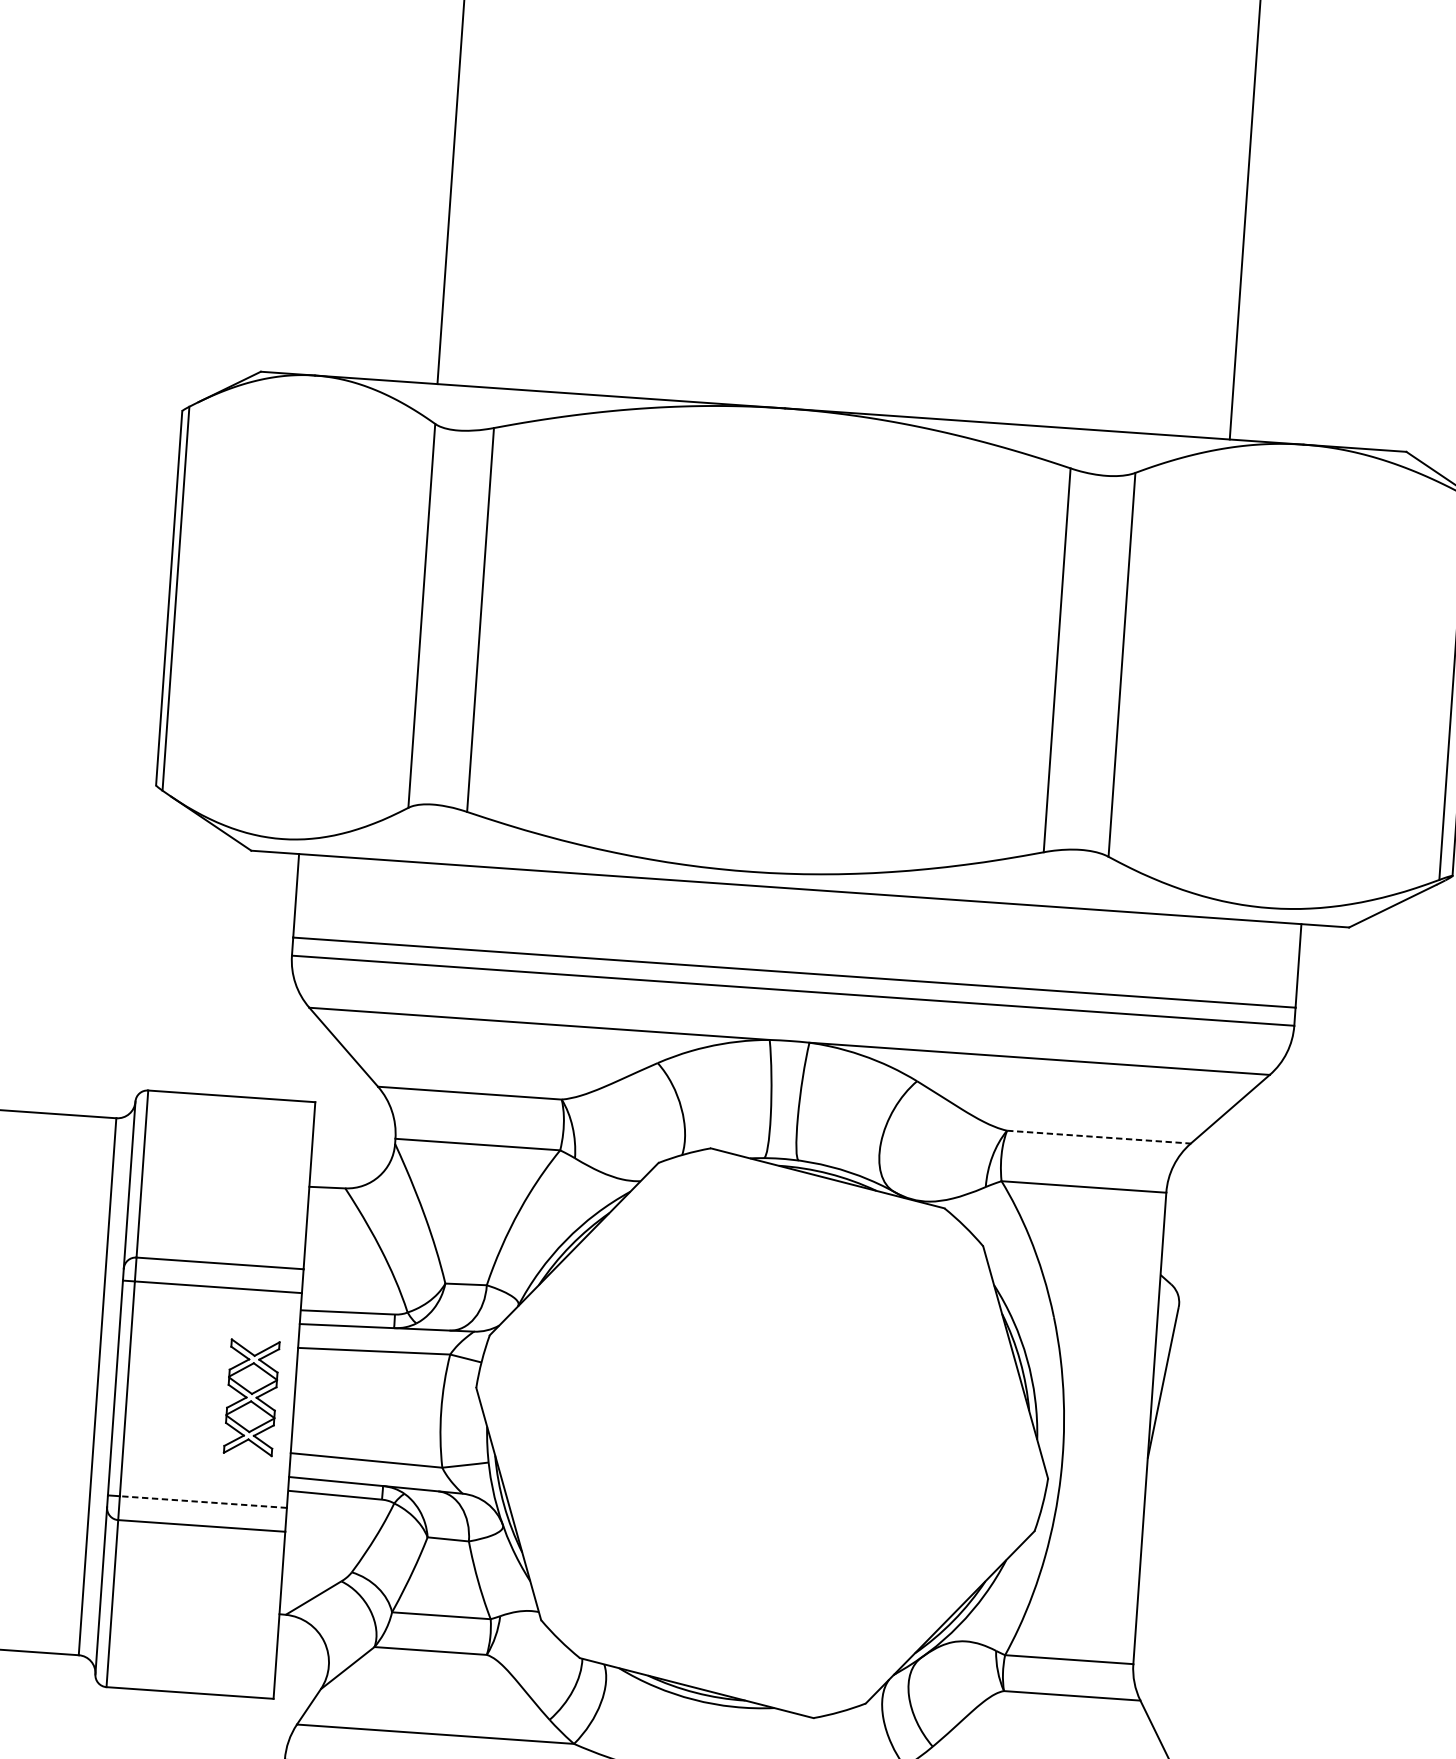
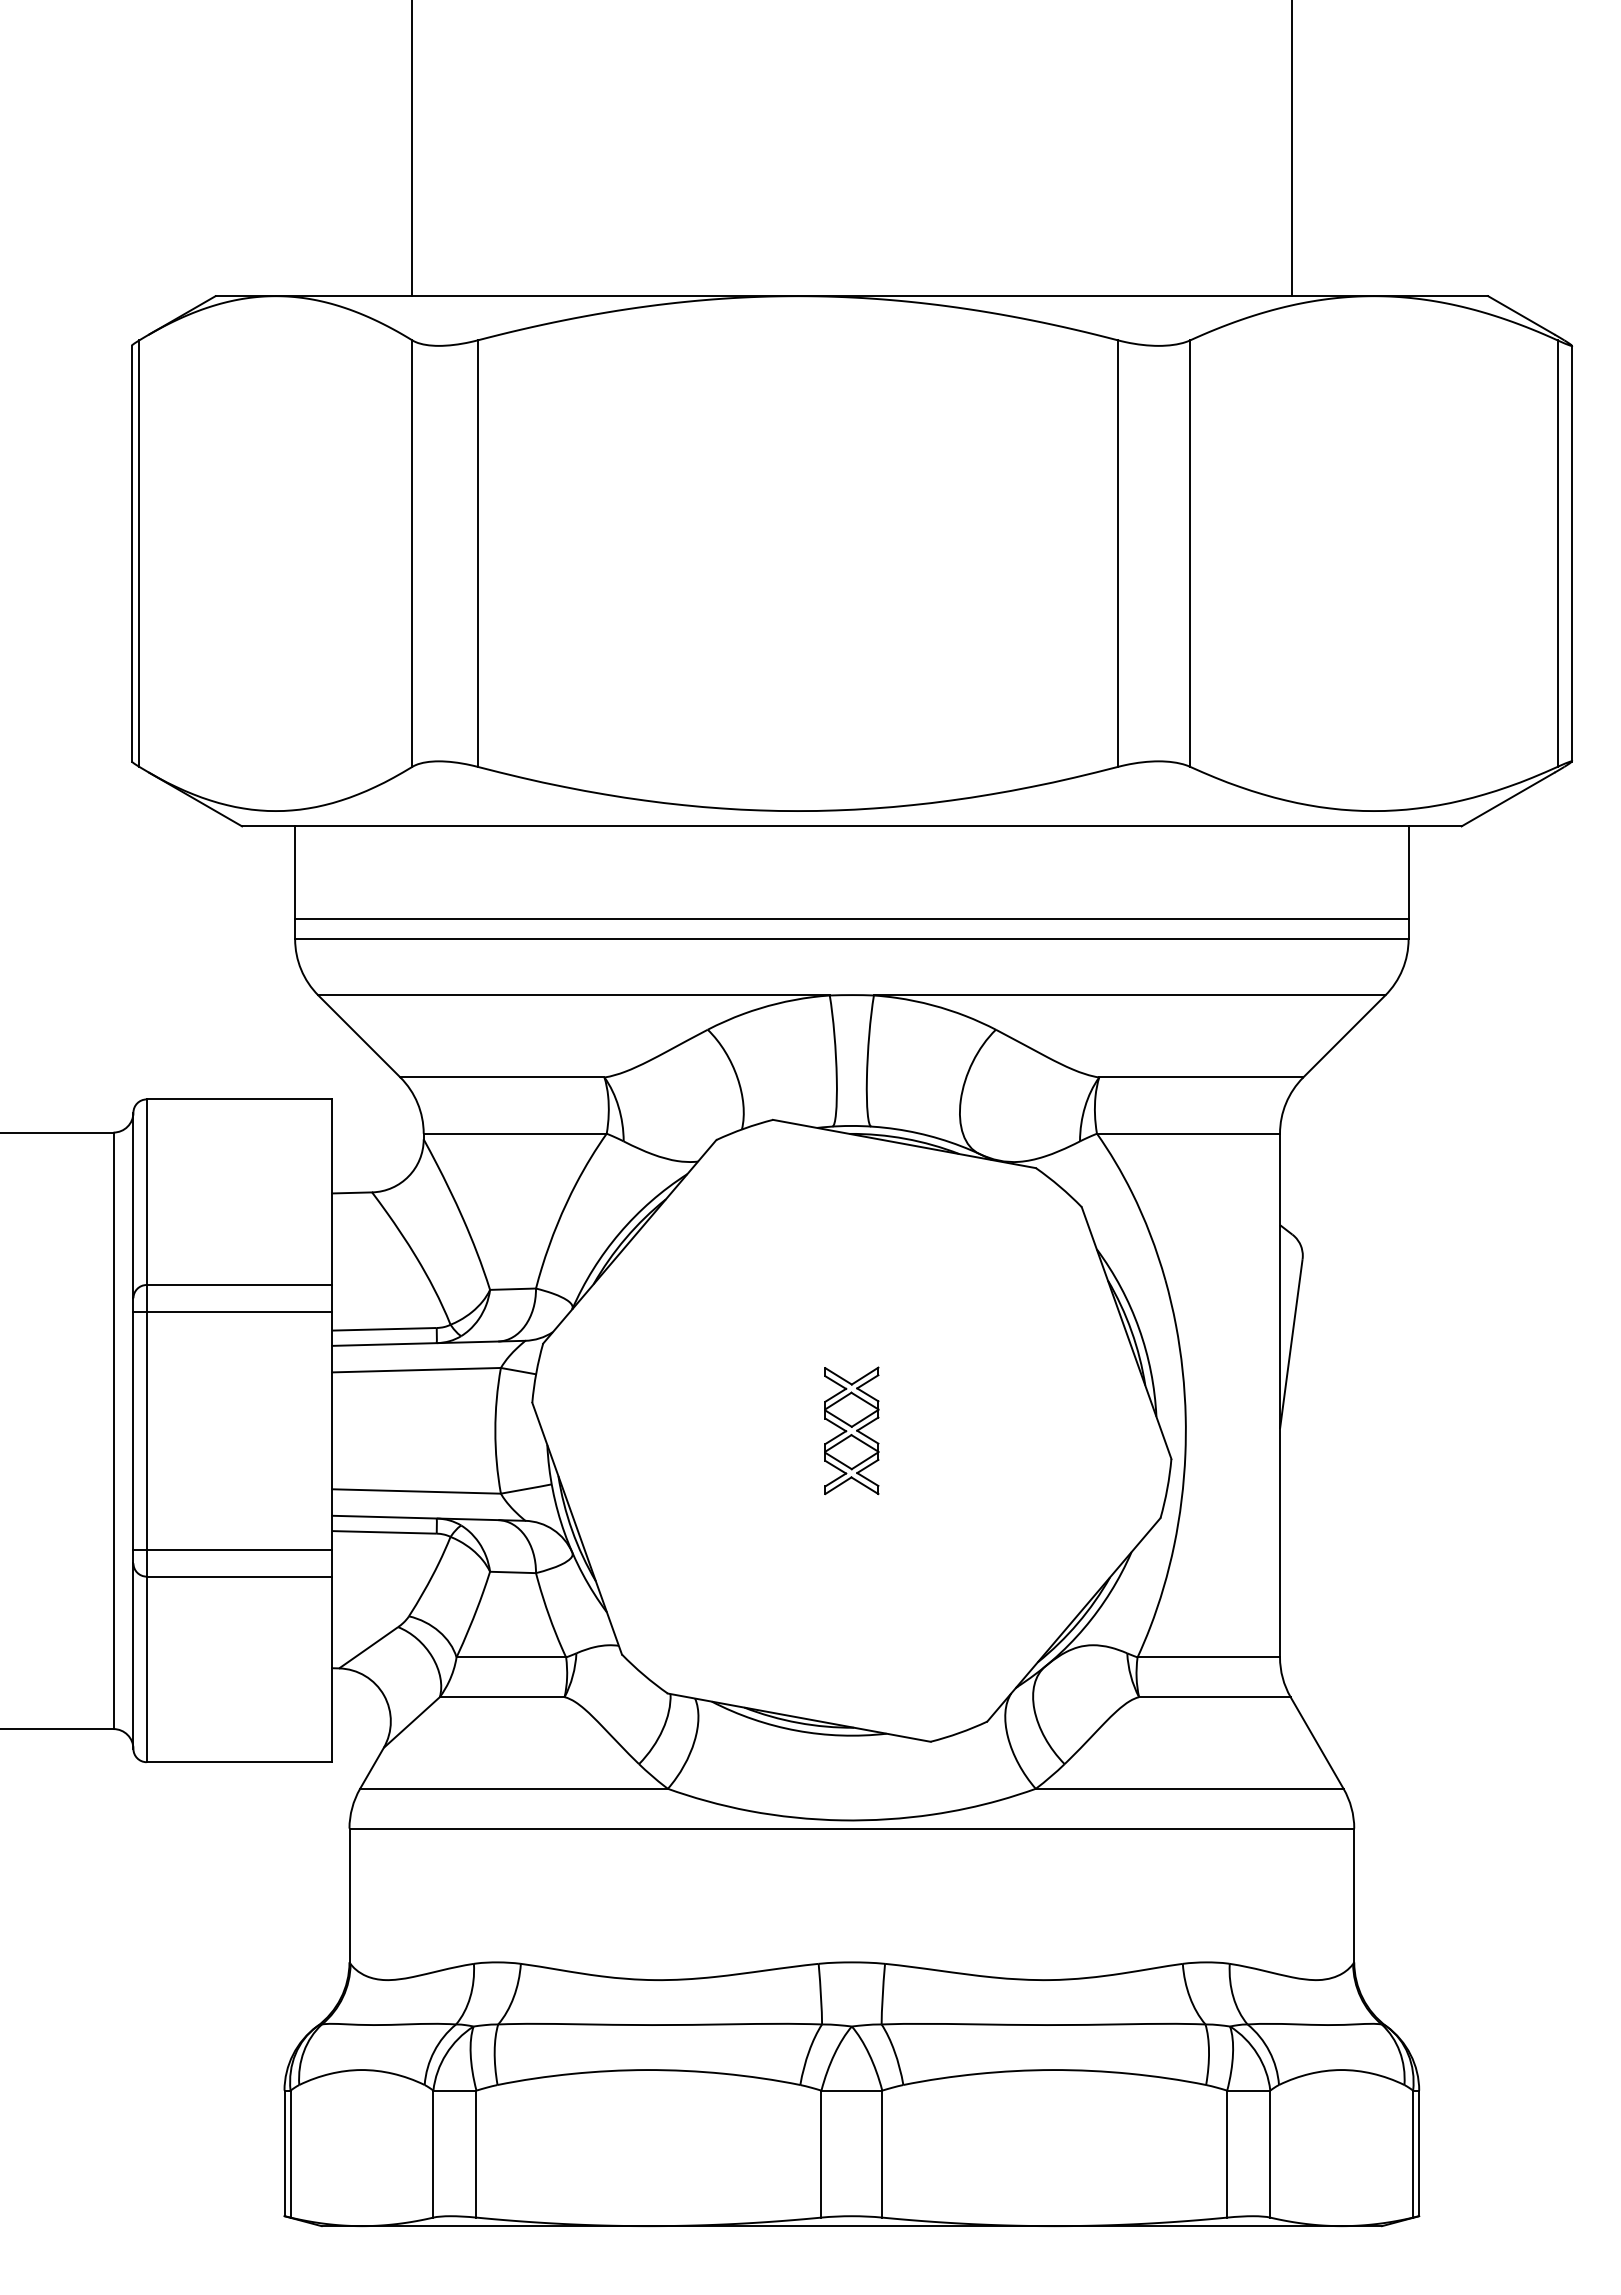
line: (1099, 1137) -> (1201, 1077), dashed -> solid
part: (251, 1397) -> (851, 1430), moved
line: (203, 1502) -> (239, 1550), dashed -> solid

